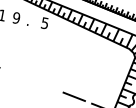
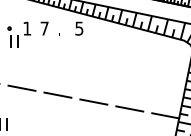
text: (16, 17) -> (44, 28), 9 -> 7
line: (17, 74) -> (57, 94), added
line: (45, 85) -> (93, 101), added

